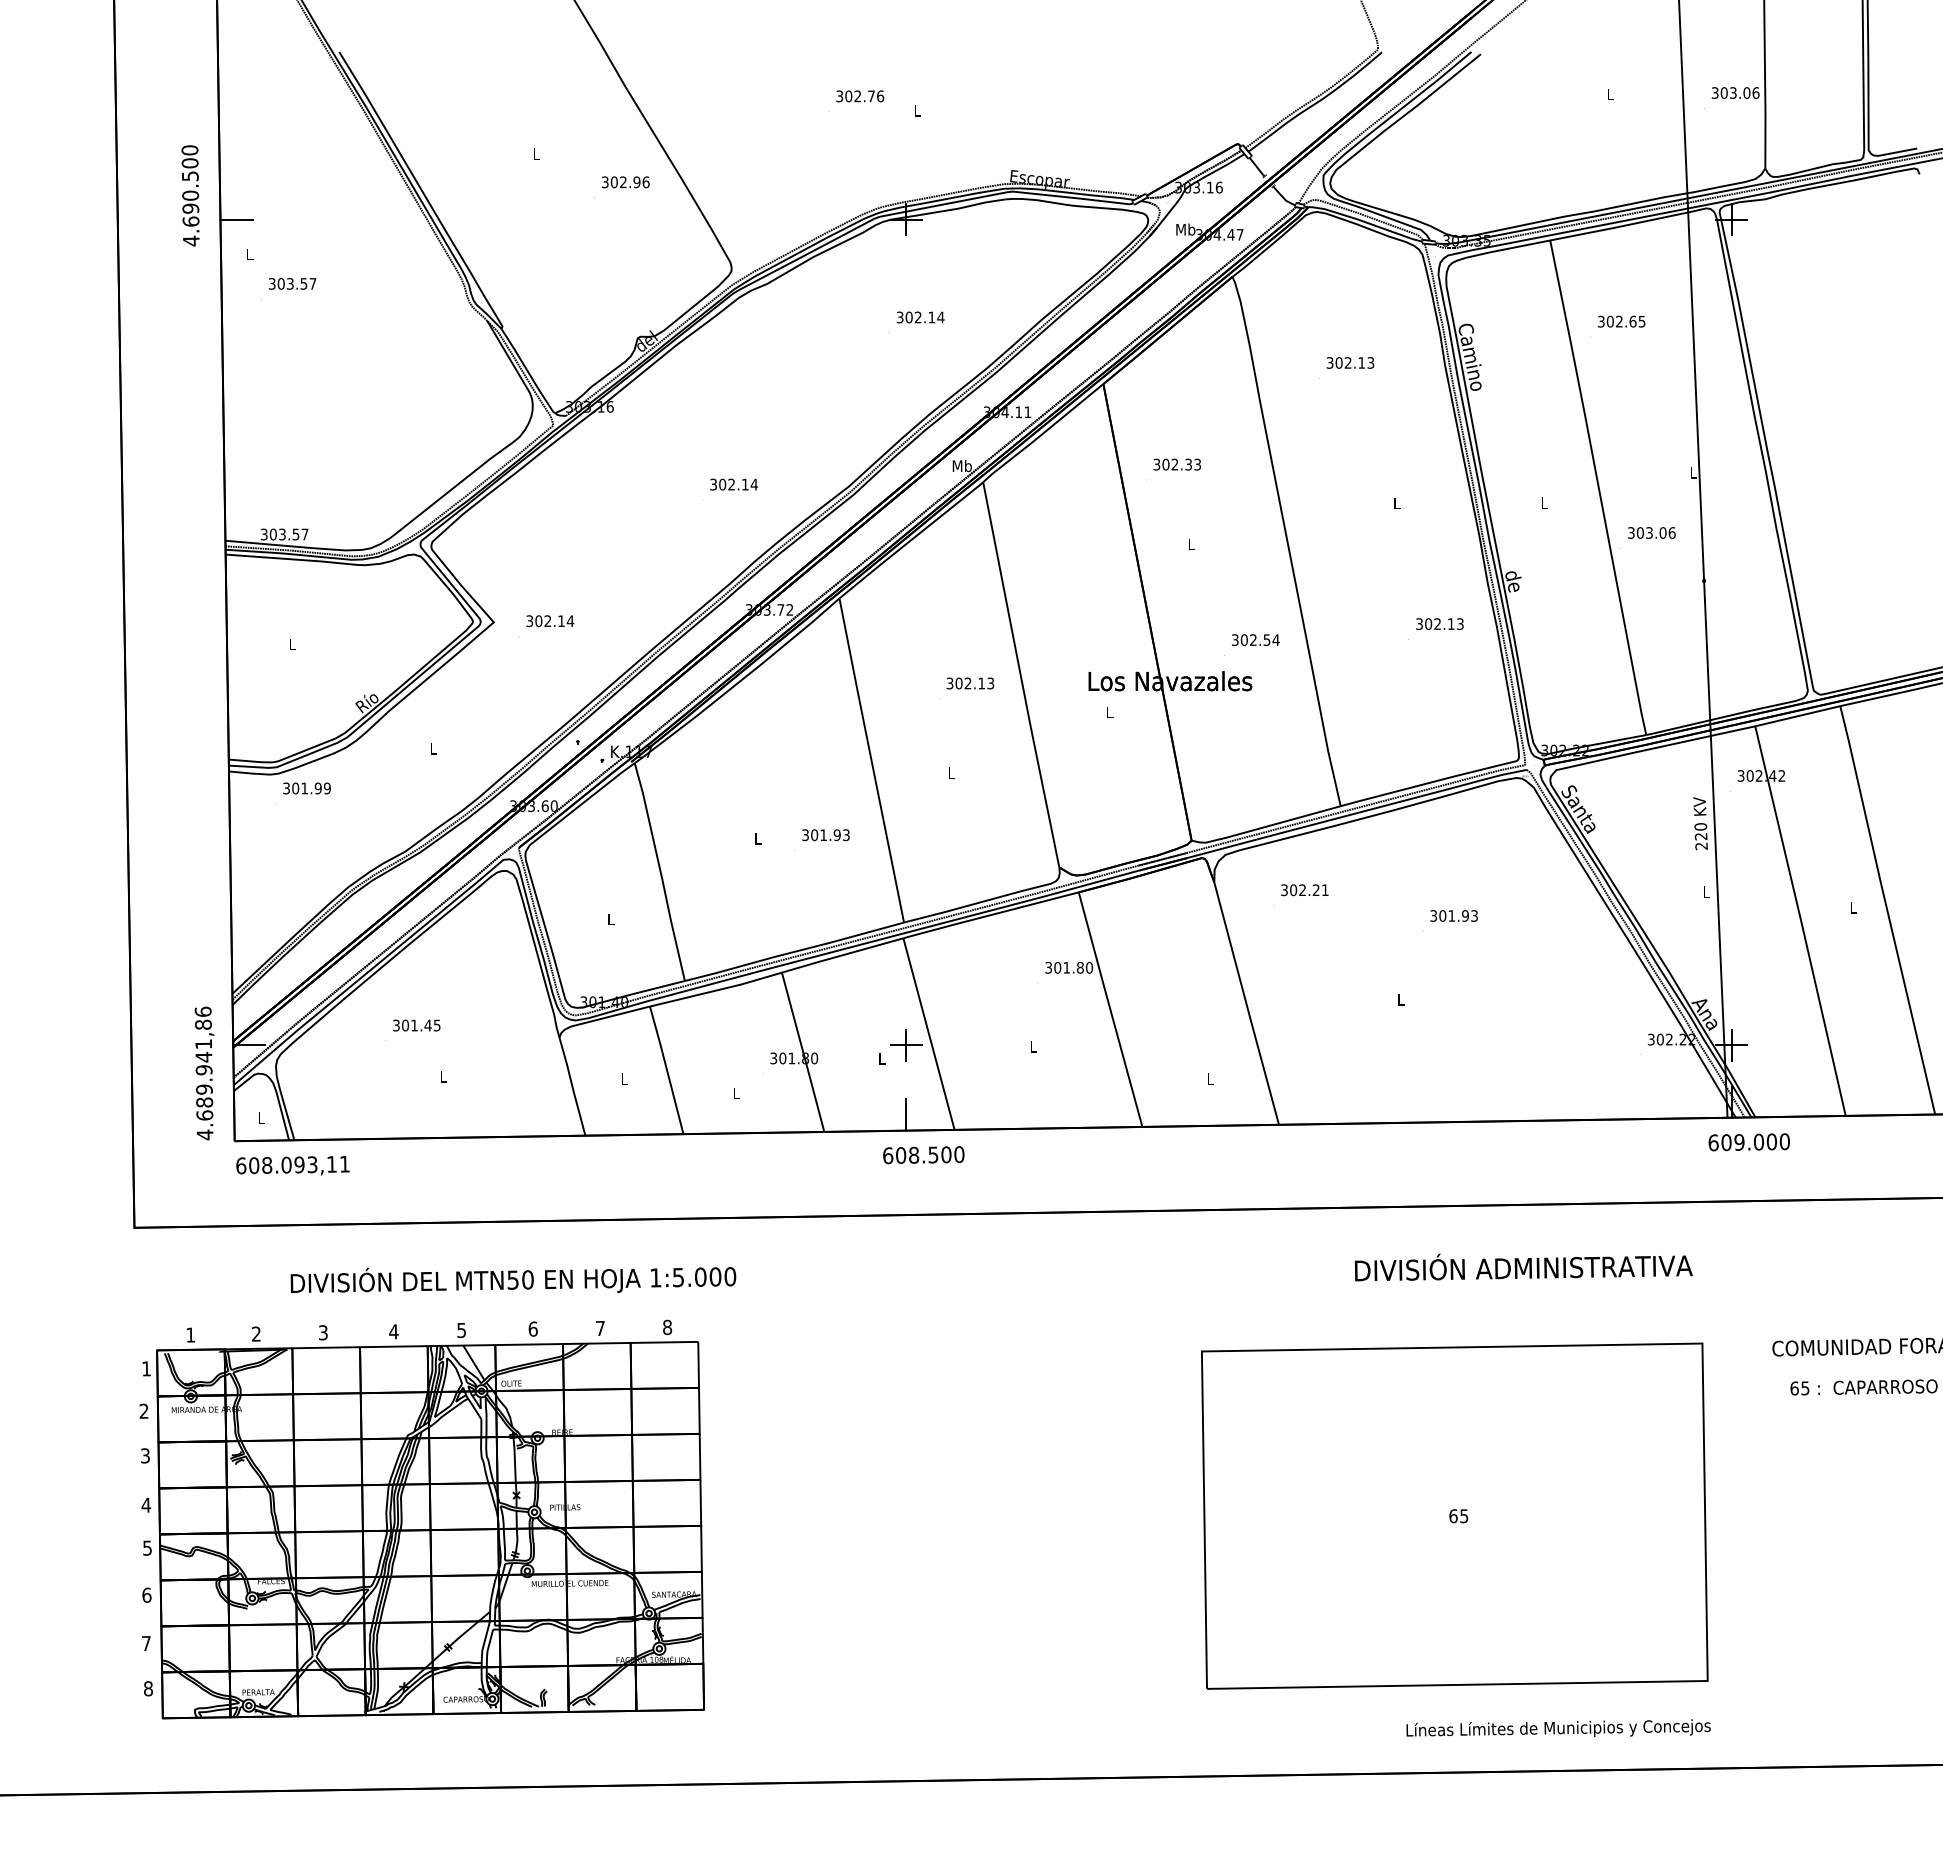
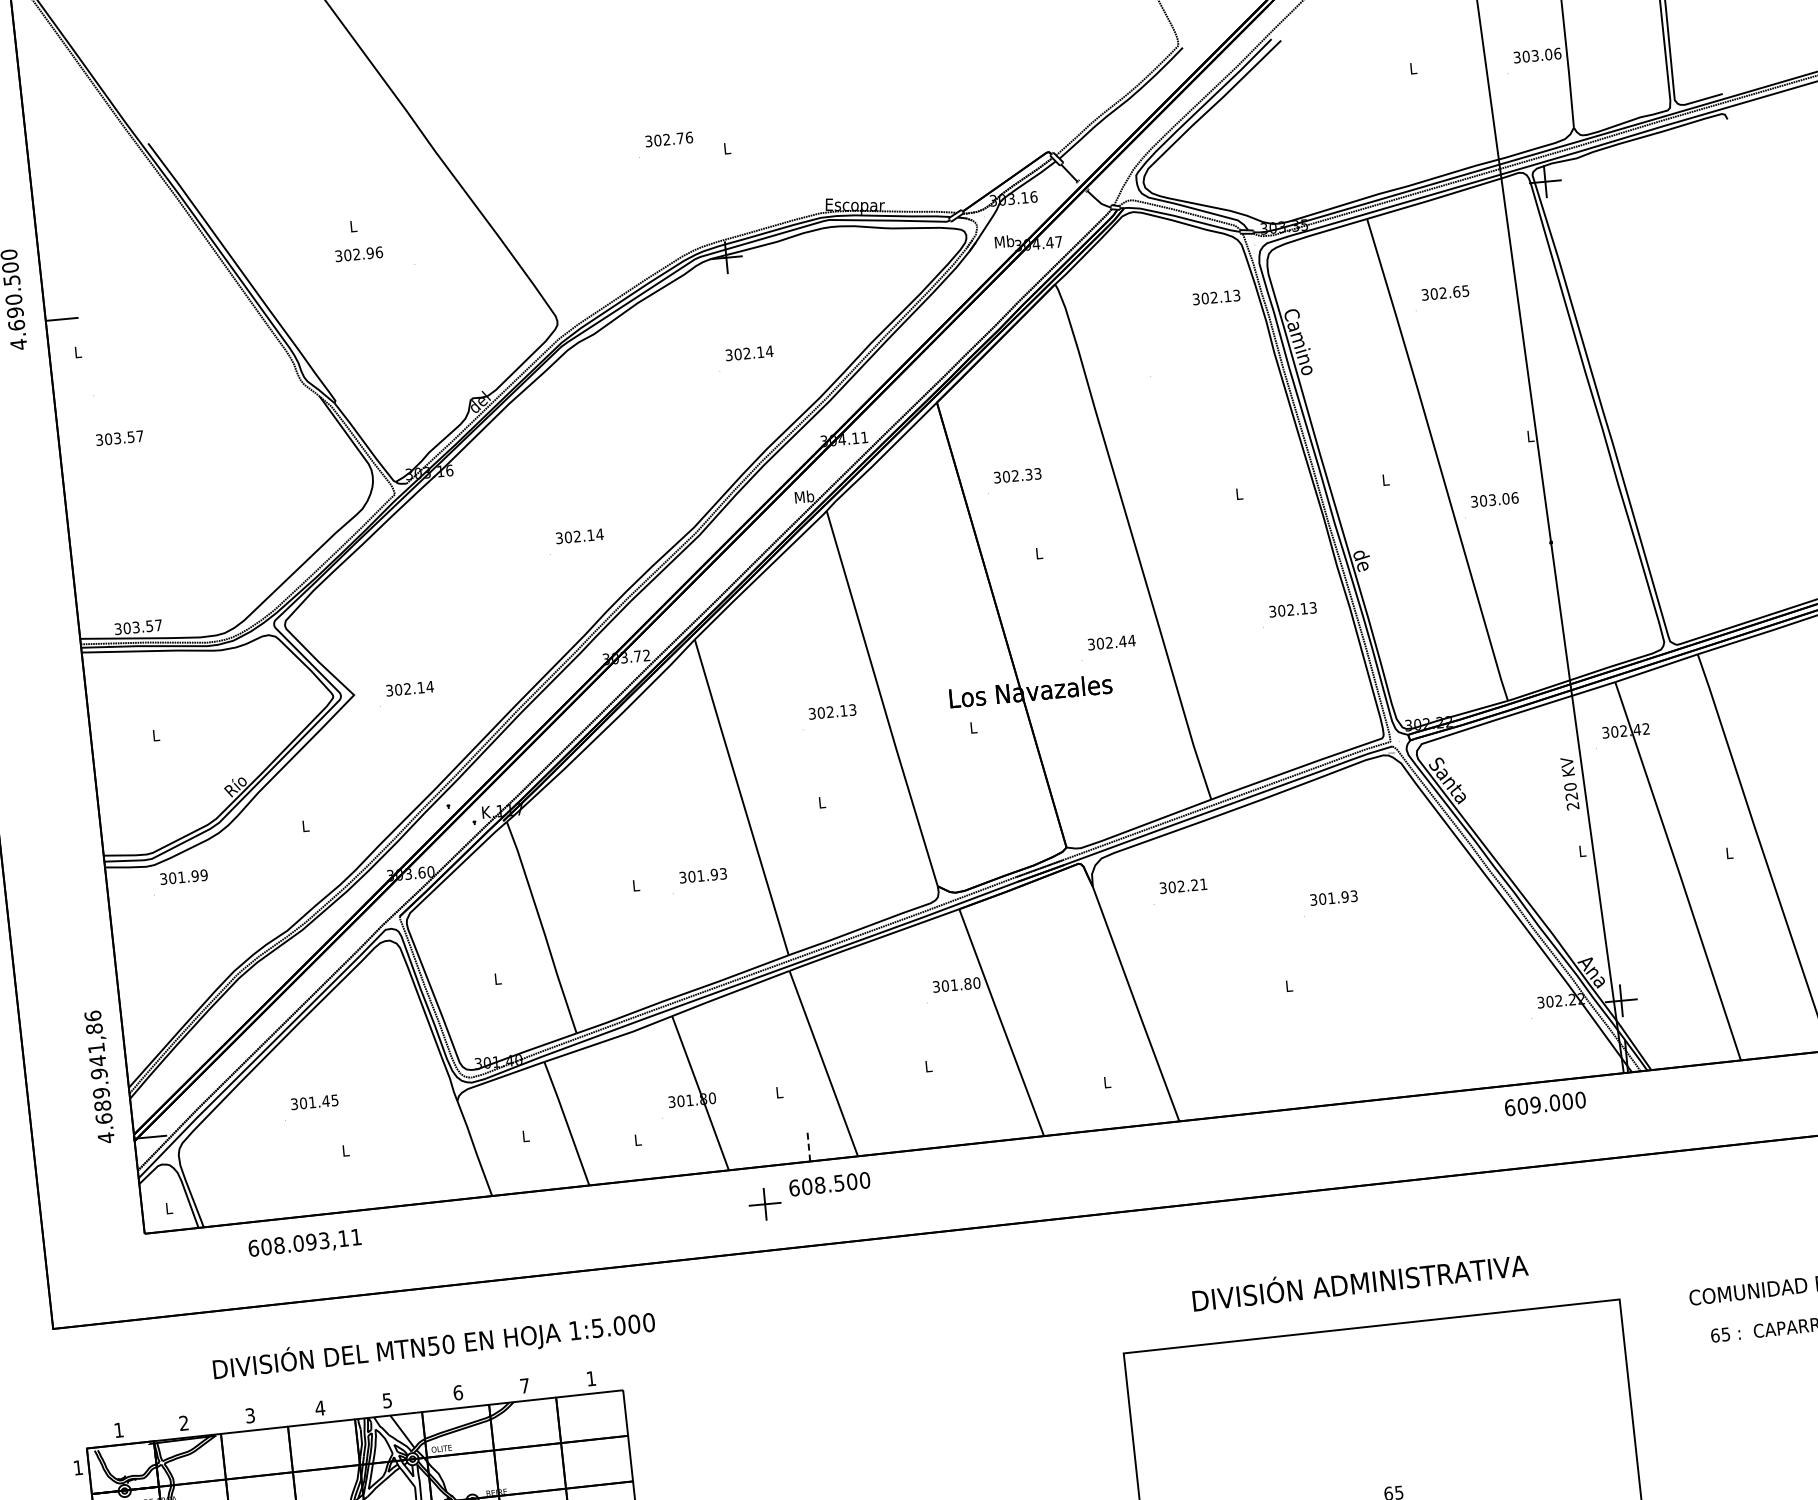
text: (625, 182) -> (358, 254), moved
text: (292, 283) -> (119, 437), moved
text: (1350, 362) -> (1216, 297), moved
text: (1266, 640) -> (1122, 642), 302.54 -> 302.44
part: (906, 1045) -> (765, 1204), moved
text: (204, 1073) -> (99, 1077), moved
line: (906, 1114) -> (808, 1145), solid -> dashed
text: (1748, 1142) -> (1544, 1104), moved
text: (292, 1165) -> (304, 1243), moved
text: (1523, 1267) -> (1359, 1282), moved
text: (667, 1327) -> (591, 1378), 8 -> 1

